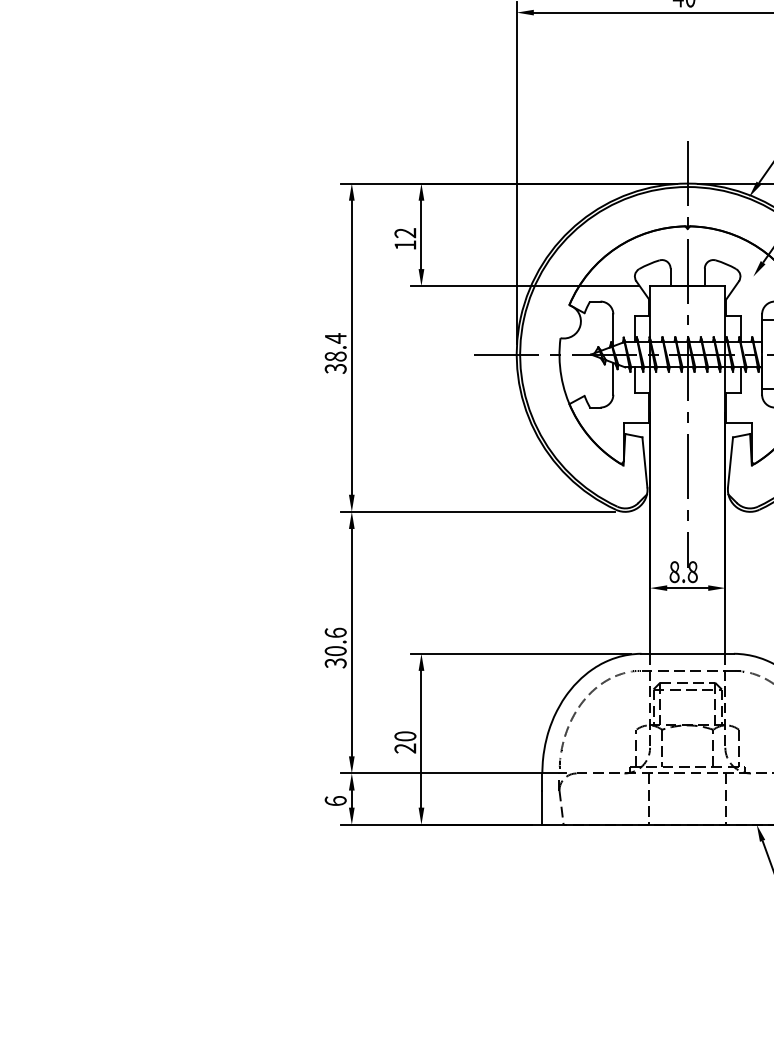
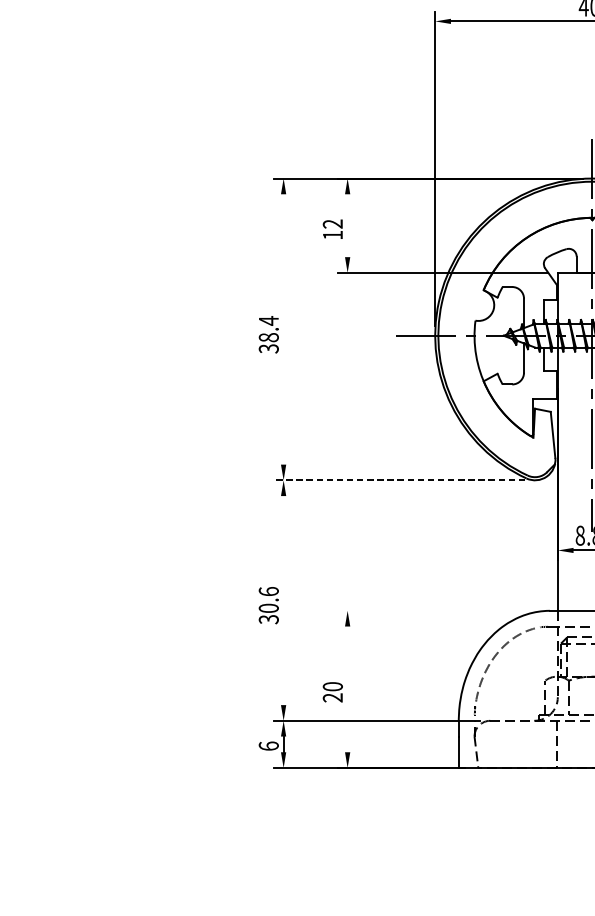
line: (421, 234) -> (347, 225), removed
line: (351, 347) -> (283, 329), removed
line: (477, 511) -> (399, 480), solid -> dashed
line: (351, 642) -> (283, 600), removed
line: (520, 653) -> (438, 610), removed
line: (421, 738) -> (347, 688), removed

